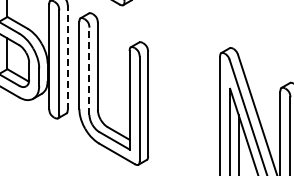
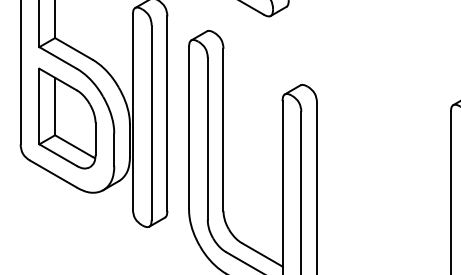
line: (67, 57) -> (166, 113), dashed -> solid
line: (89, 71) -> (207, 139), dashed -> solid

